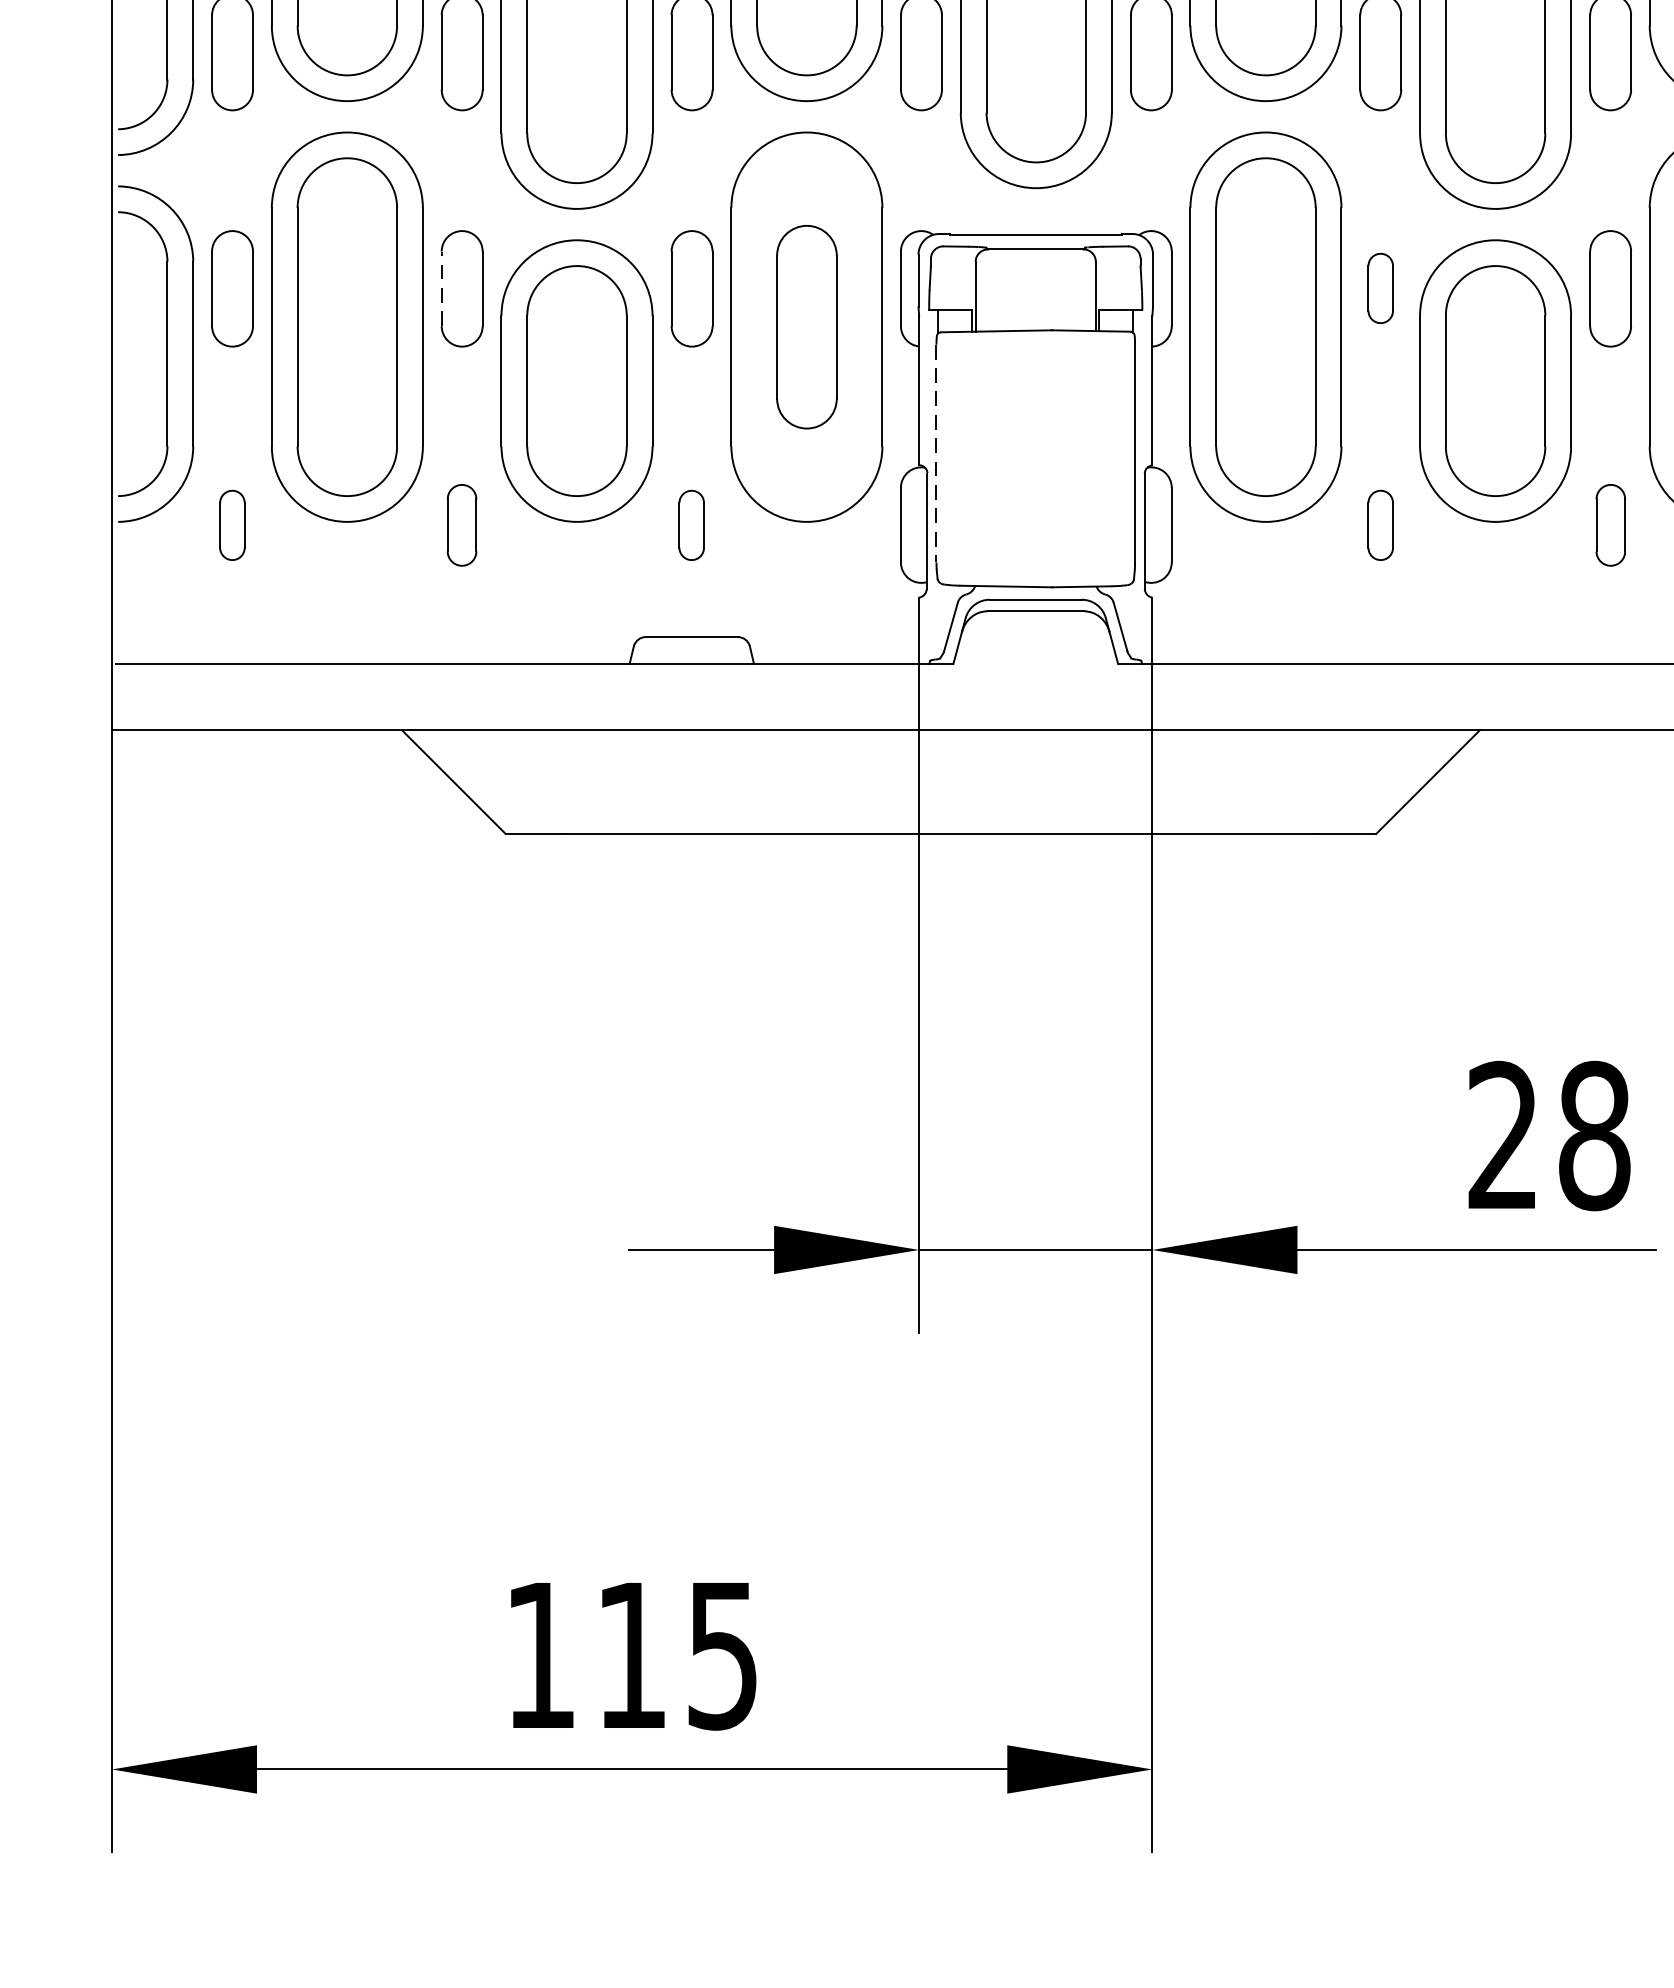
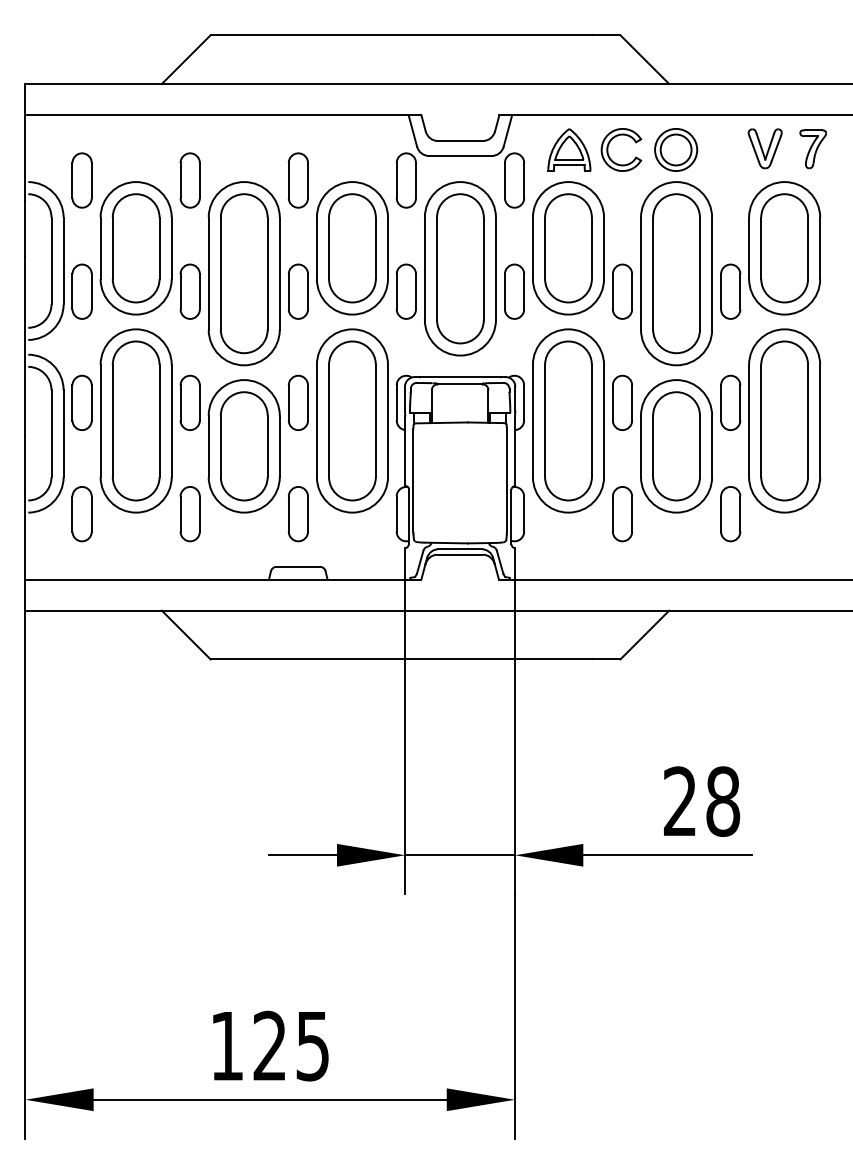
line: (441, 287) -> (180, 402), dashed -> solid
part: (1380, 287) -> (622, 402), size x1.67
part: (807, 326) -> (352, 420), size x1.67
line: (936, 453) -> (413, 480), dashed -> solid
part: (231, 525) -> (81, 514), size x1.67
part: (460, 525) -> (189, 514), size x1.43
part: (690, 525) -> (297, 514), size x1.67
part: (1380, 525) -> (622, 514), size x1.67
part: (1610, 525) -> (730, 514), size x1.43
text: (630, 1654) -> (269, 1045), 115 -> 125

